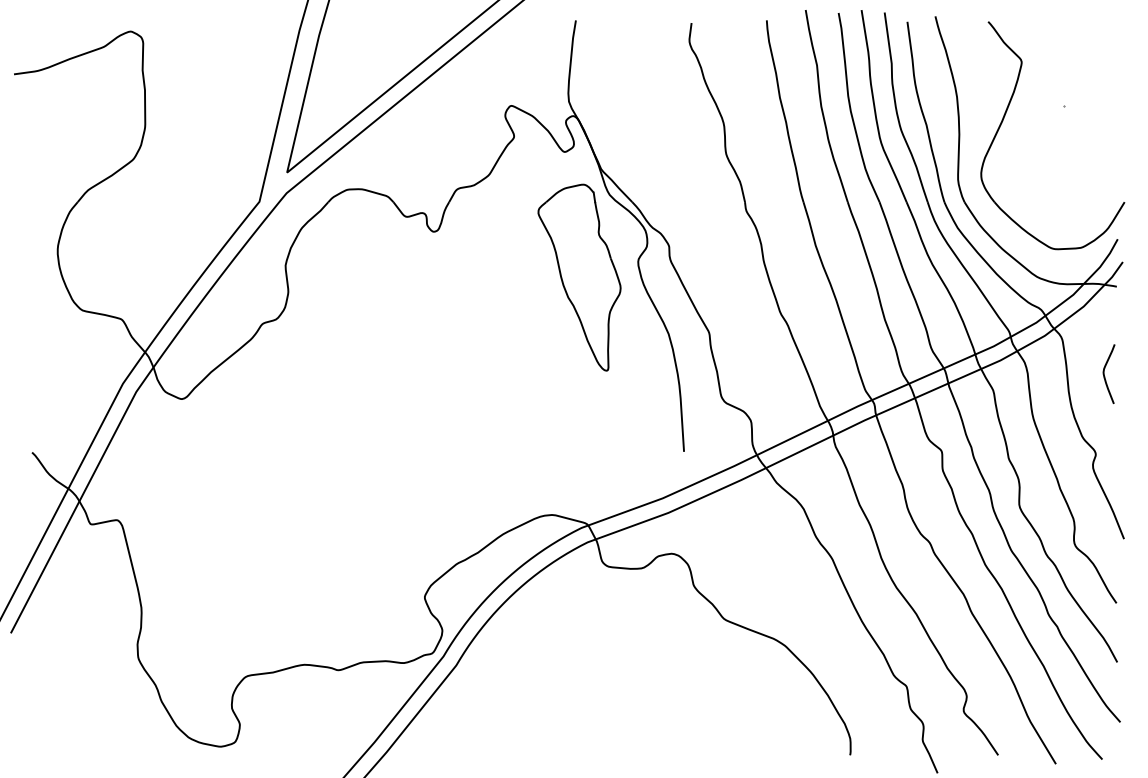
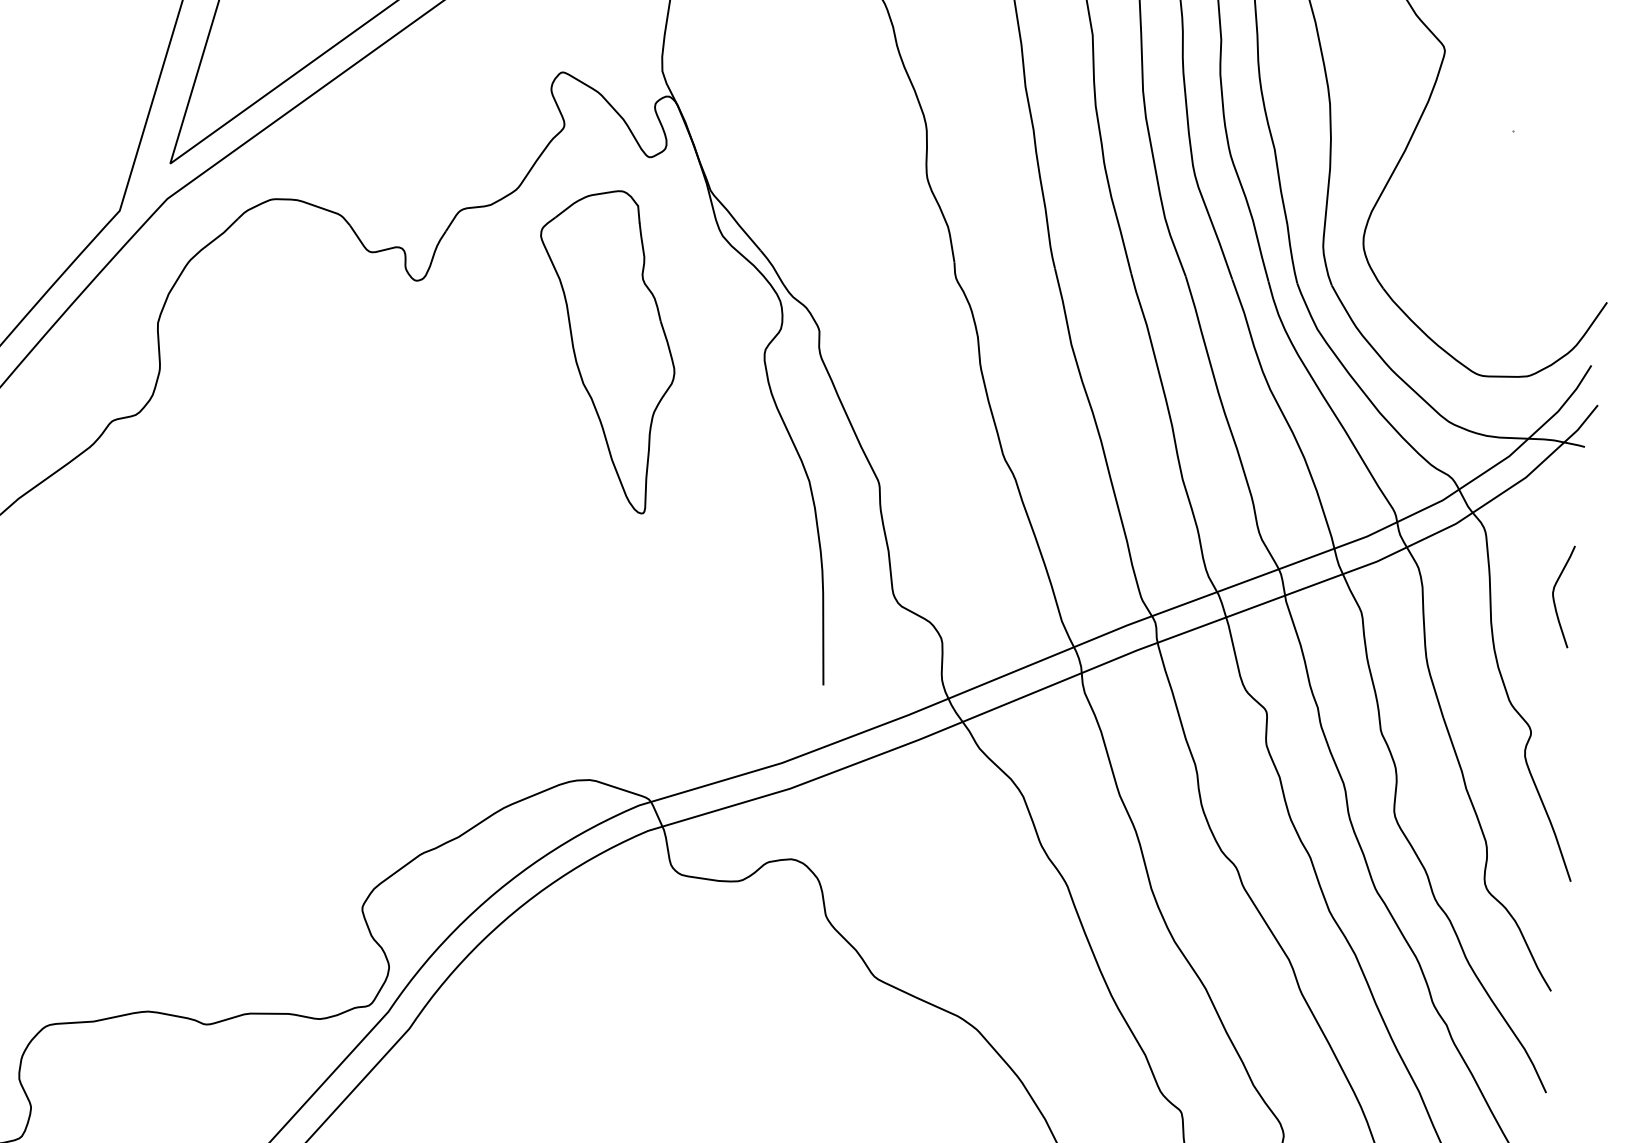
part: (579, 277) -> (604, 350), moved

